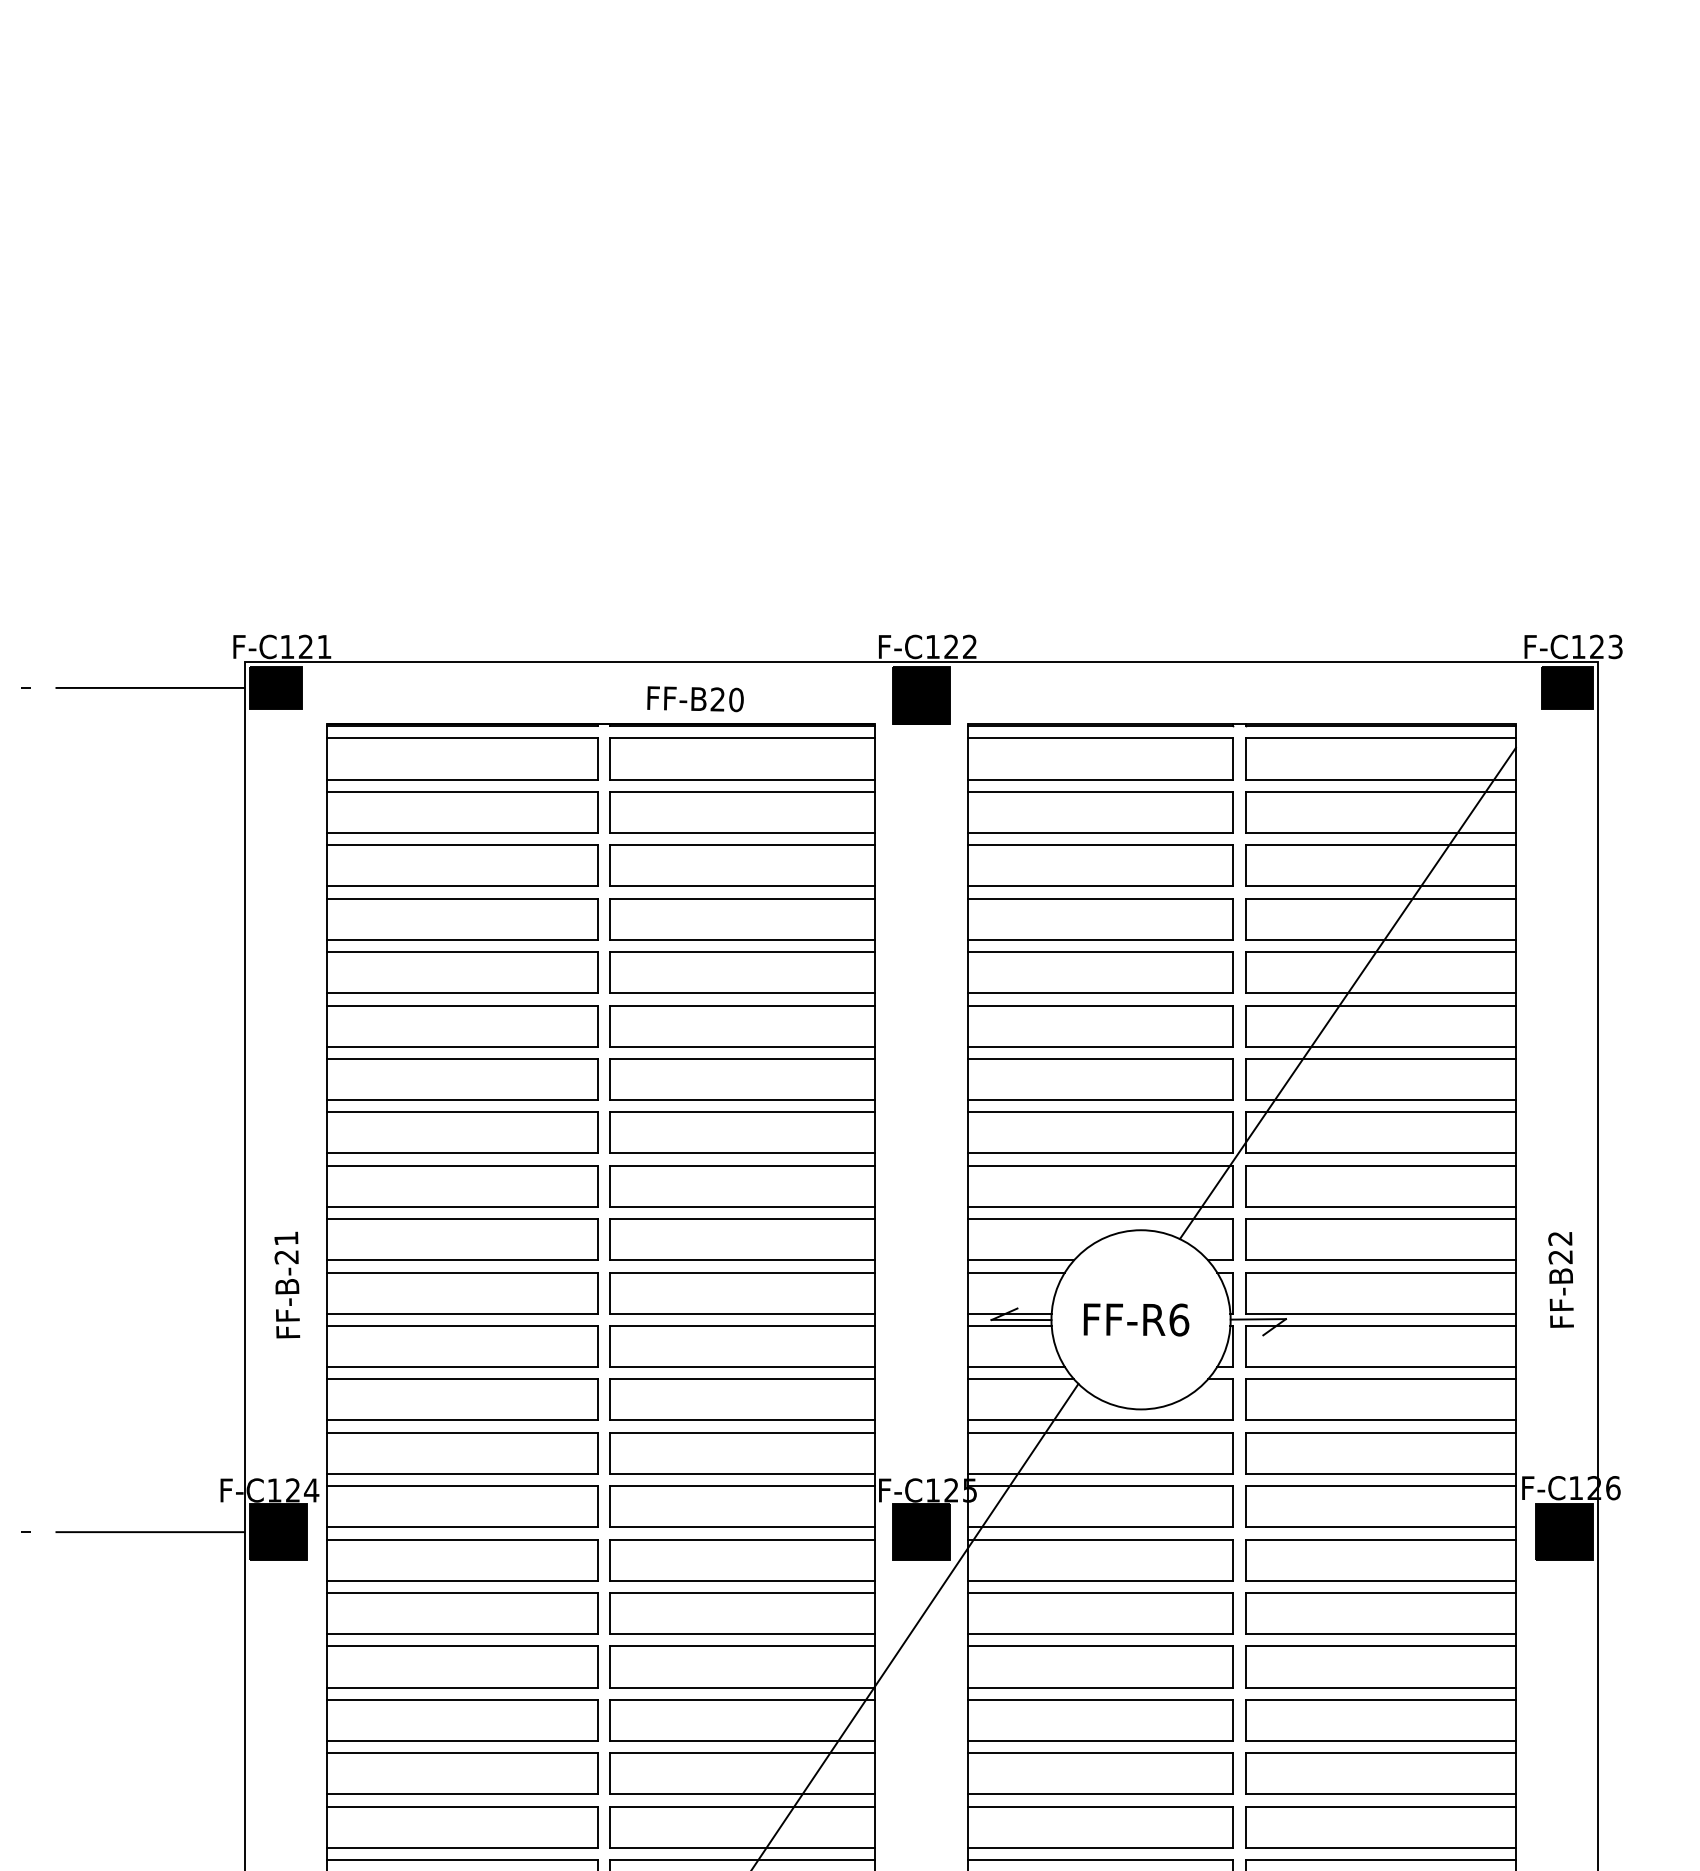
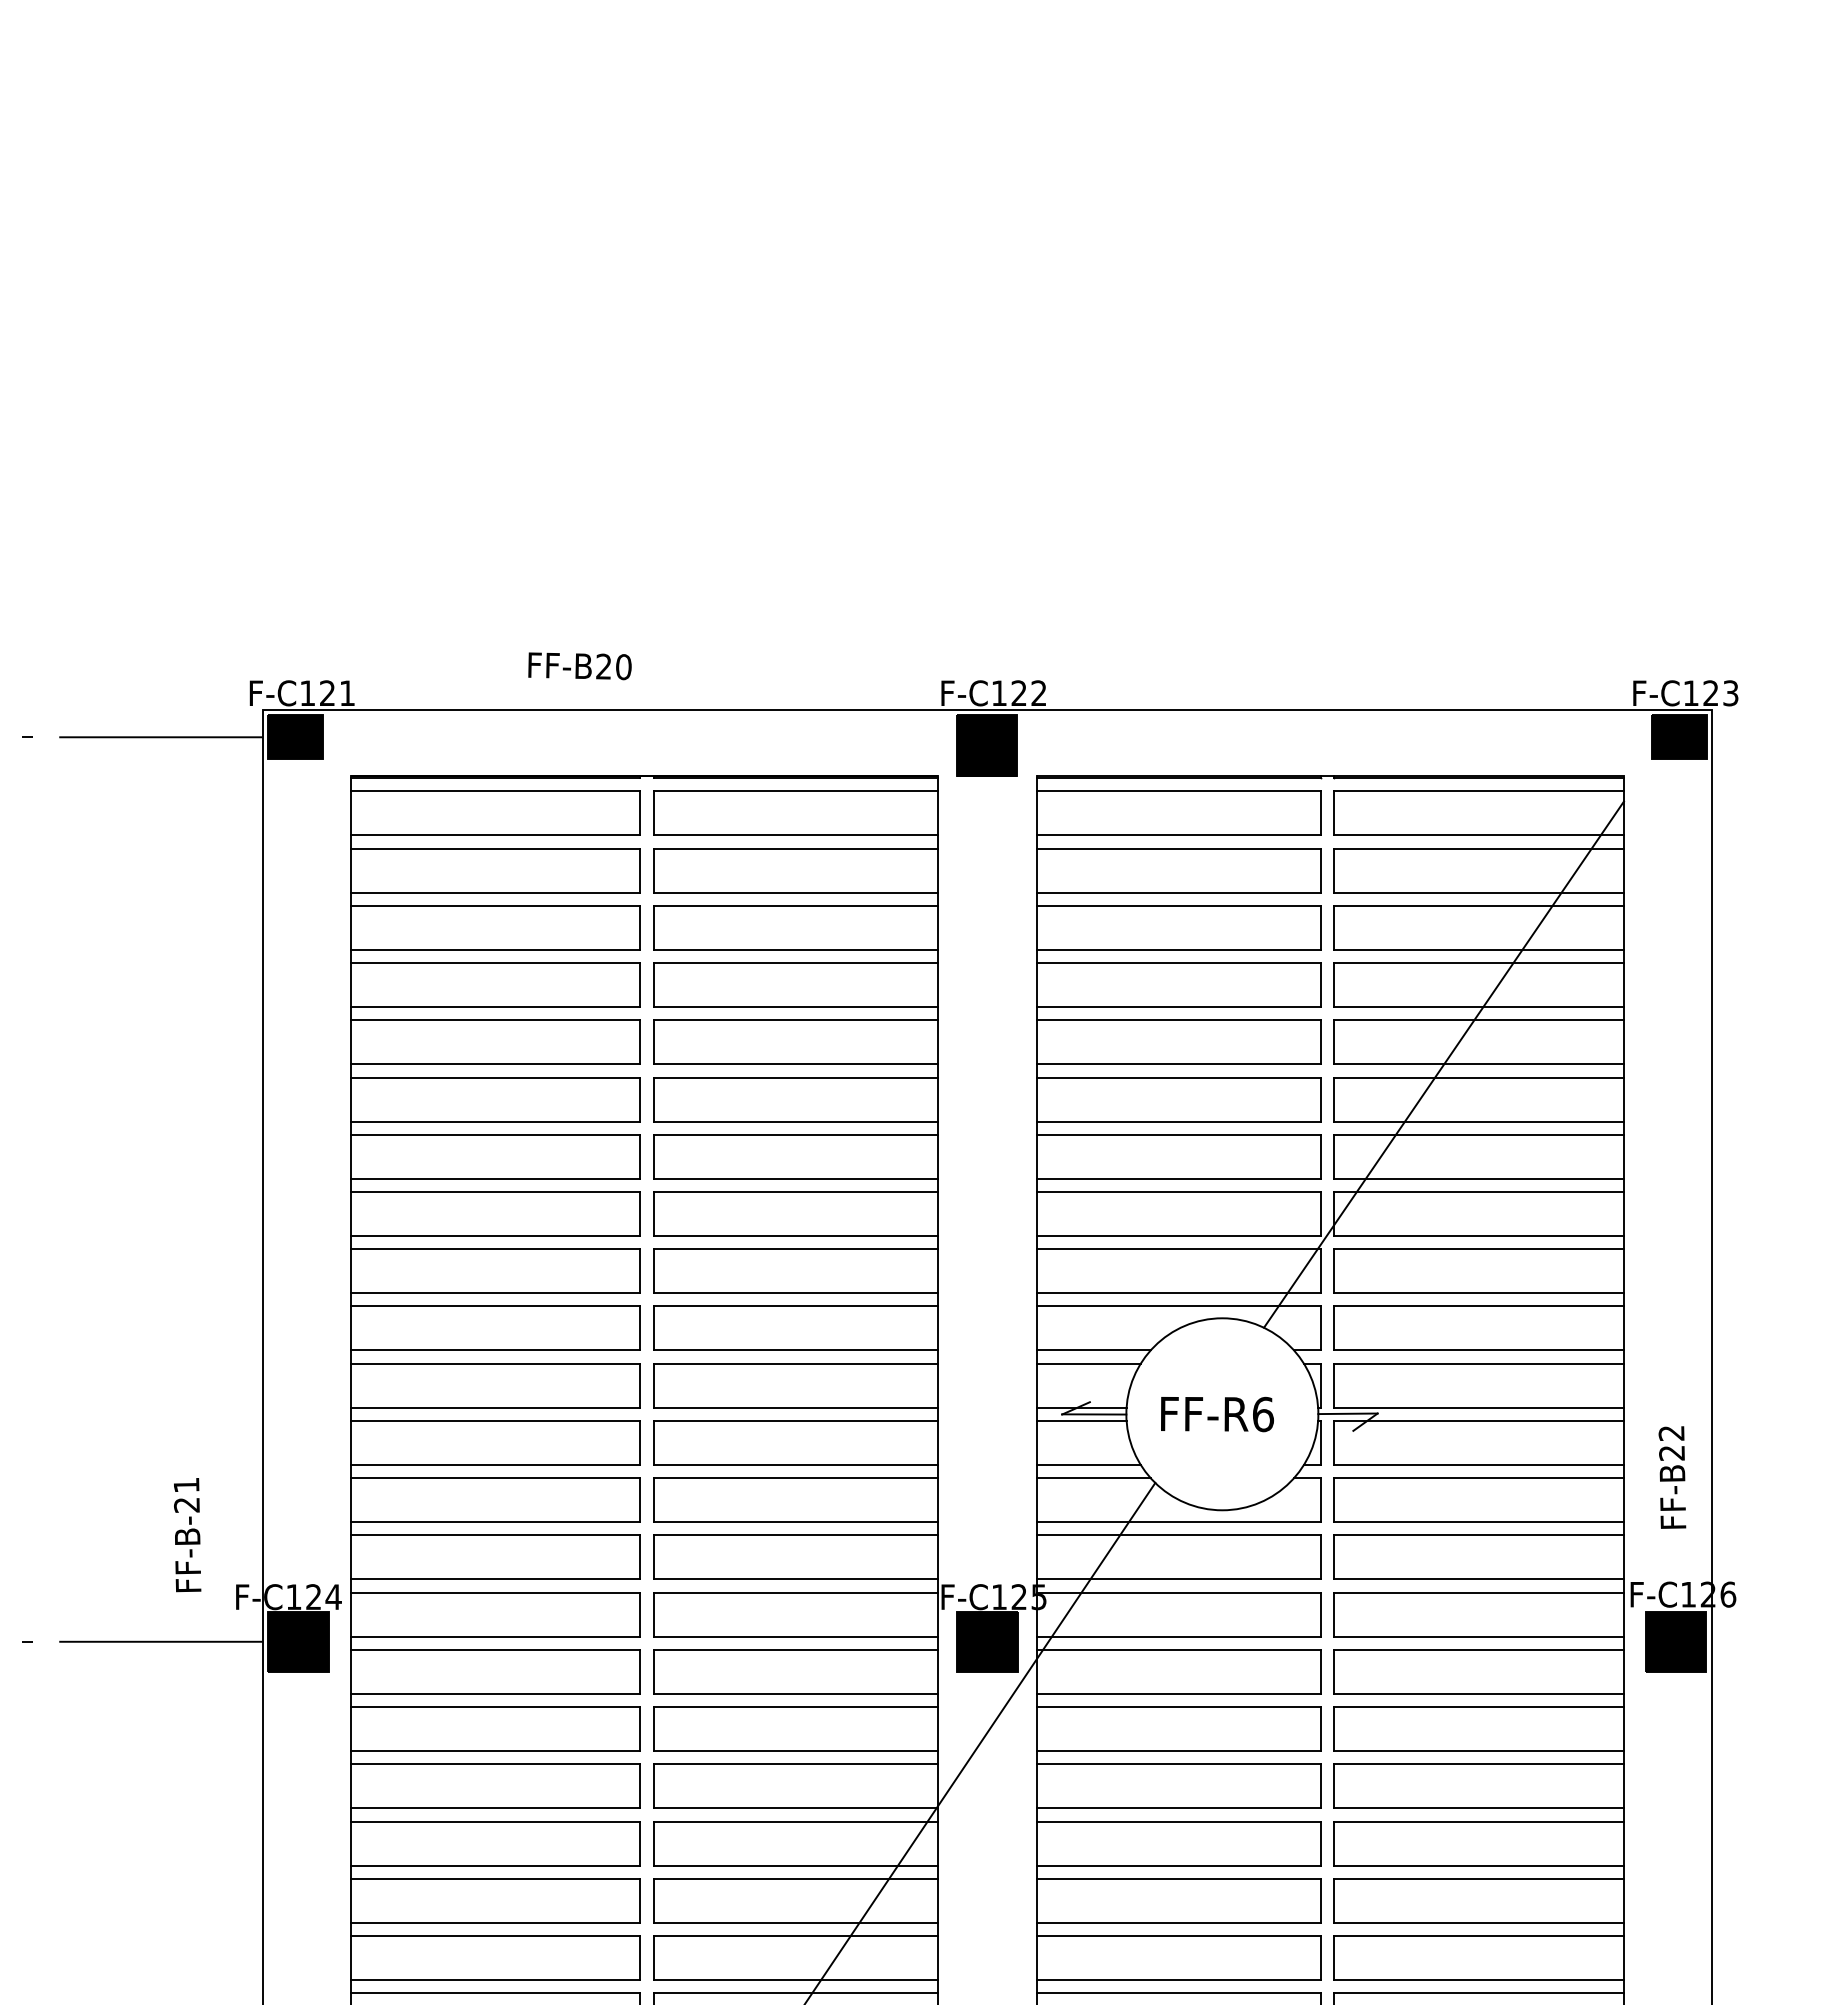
text: (695, 699) -> (579, 666), moved
text: (1561, 1279) -> (1672, 1477), moved
text: (287, 1285) -> (187, 1535), moved

